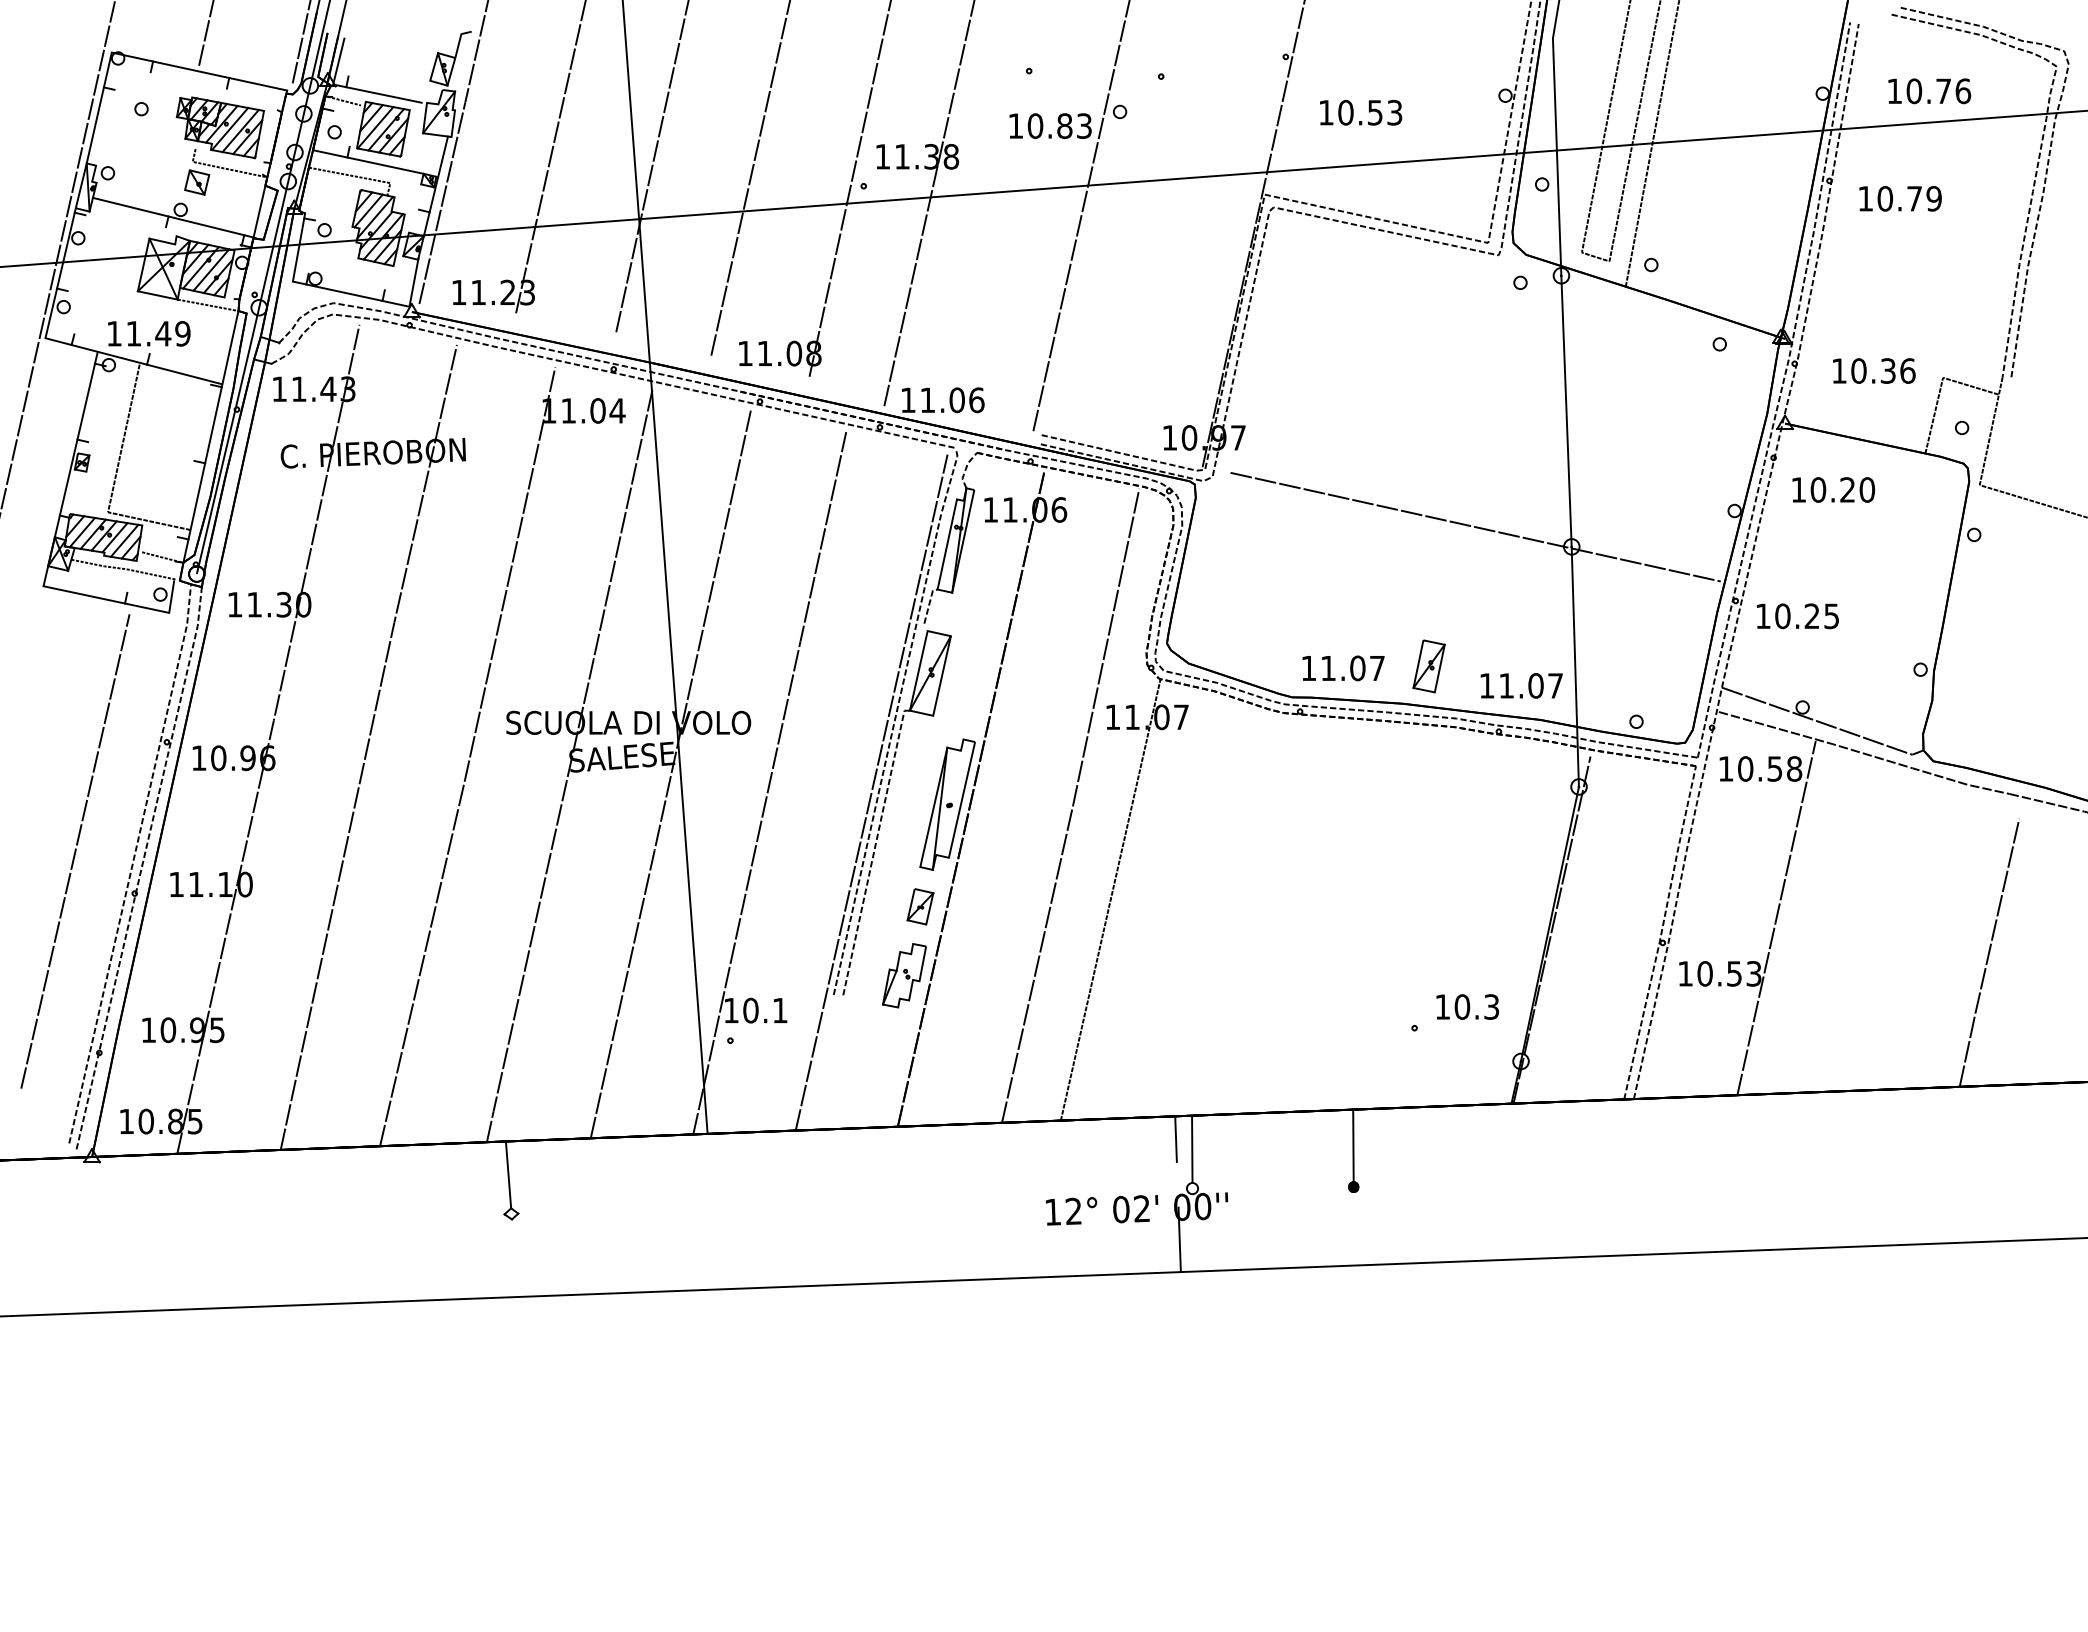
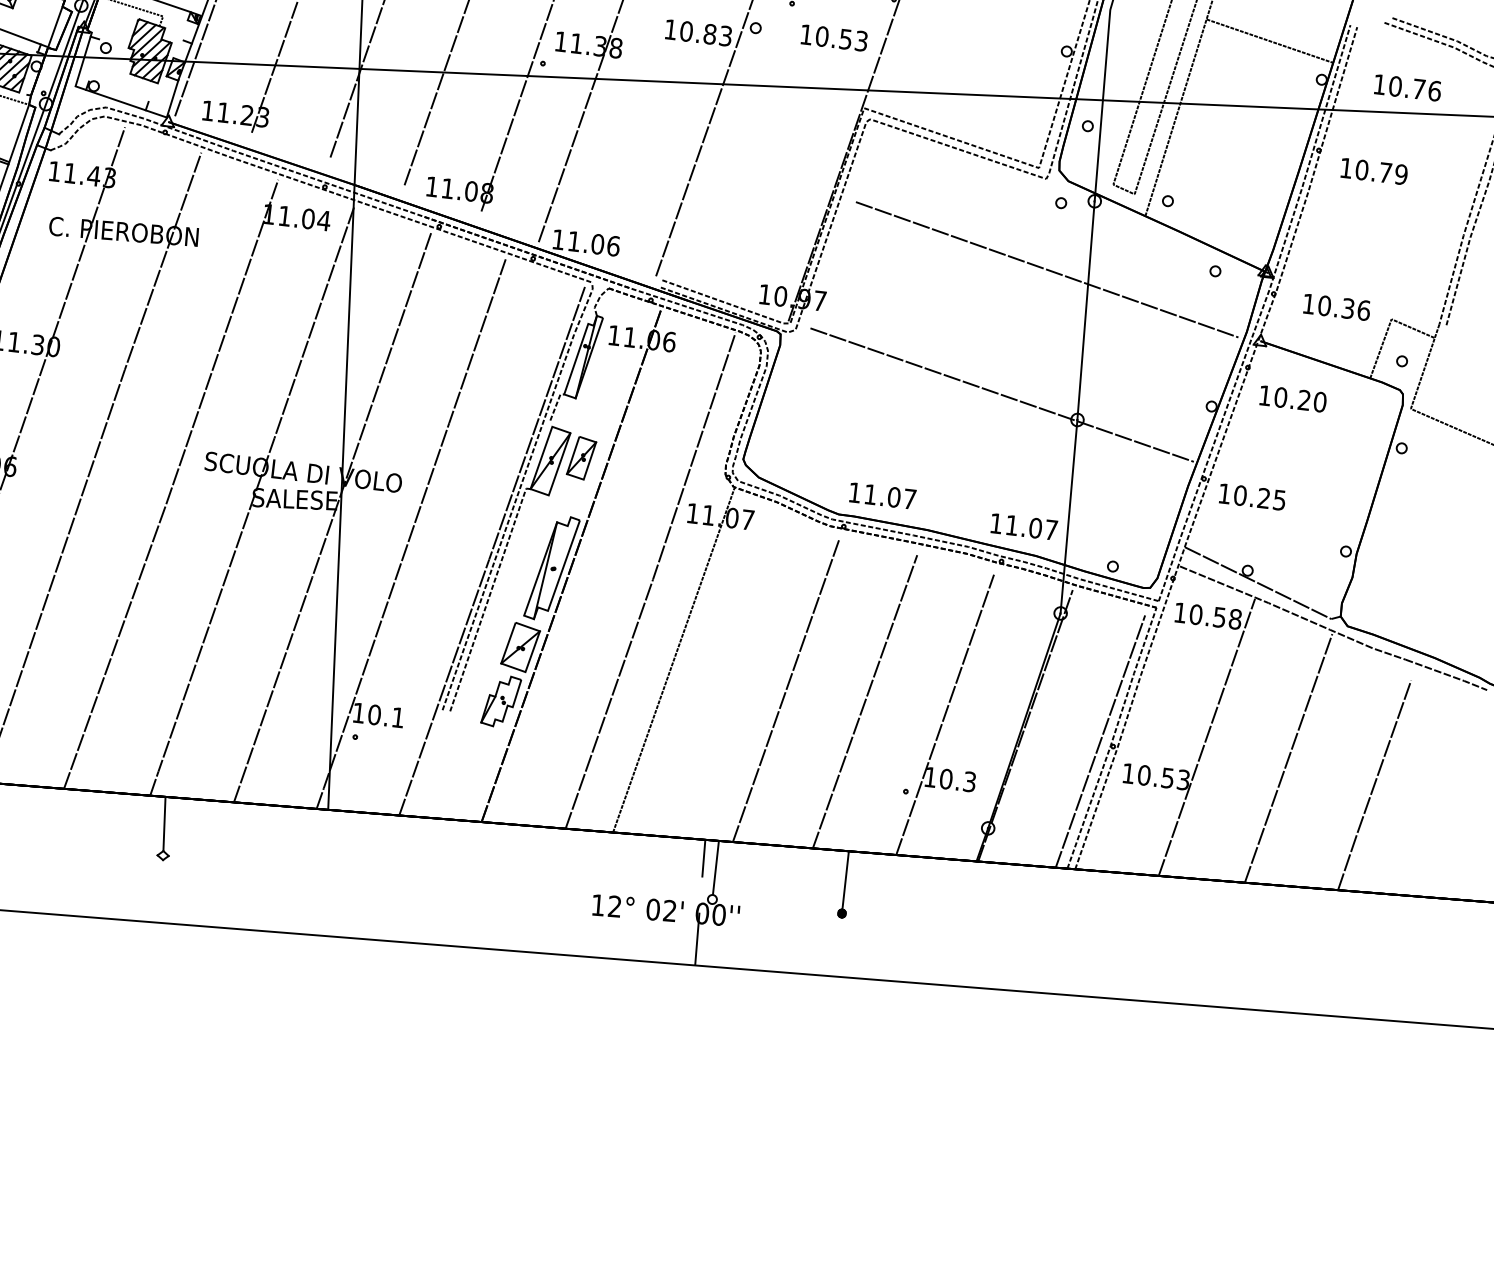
line: (1753, 53) -> (1269, 40), added
text: (1361, 112) -> (834, 37), moved
line: (1512, 366) -> (1046, 269), added
part: (1428, 666) -> (581, 458), moved
part: (920, 906) -> (520, 647), size x1.67
line: (1252, 922) -> (785, 691), added
line: (1351, 923) -> (865, 701), added
line: (1451, 927) -> (944, 714), added
line: (1879, 932) -> (1288, 758), added
line: (1646, 938) -> (1100, 741), added

